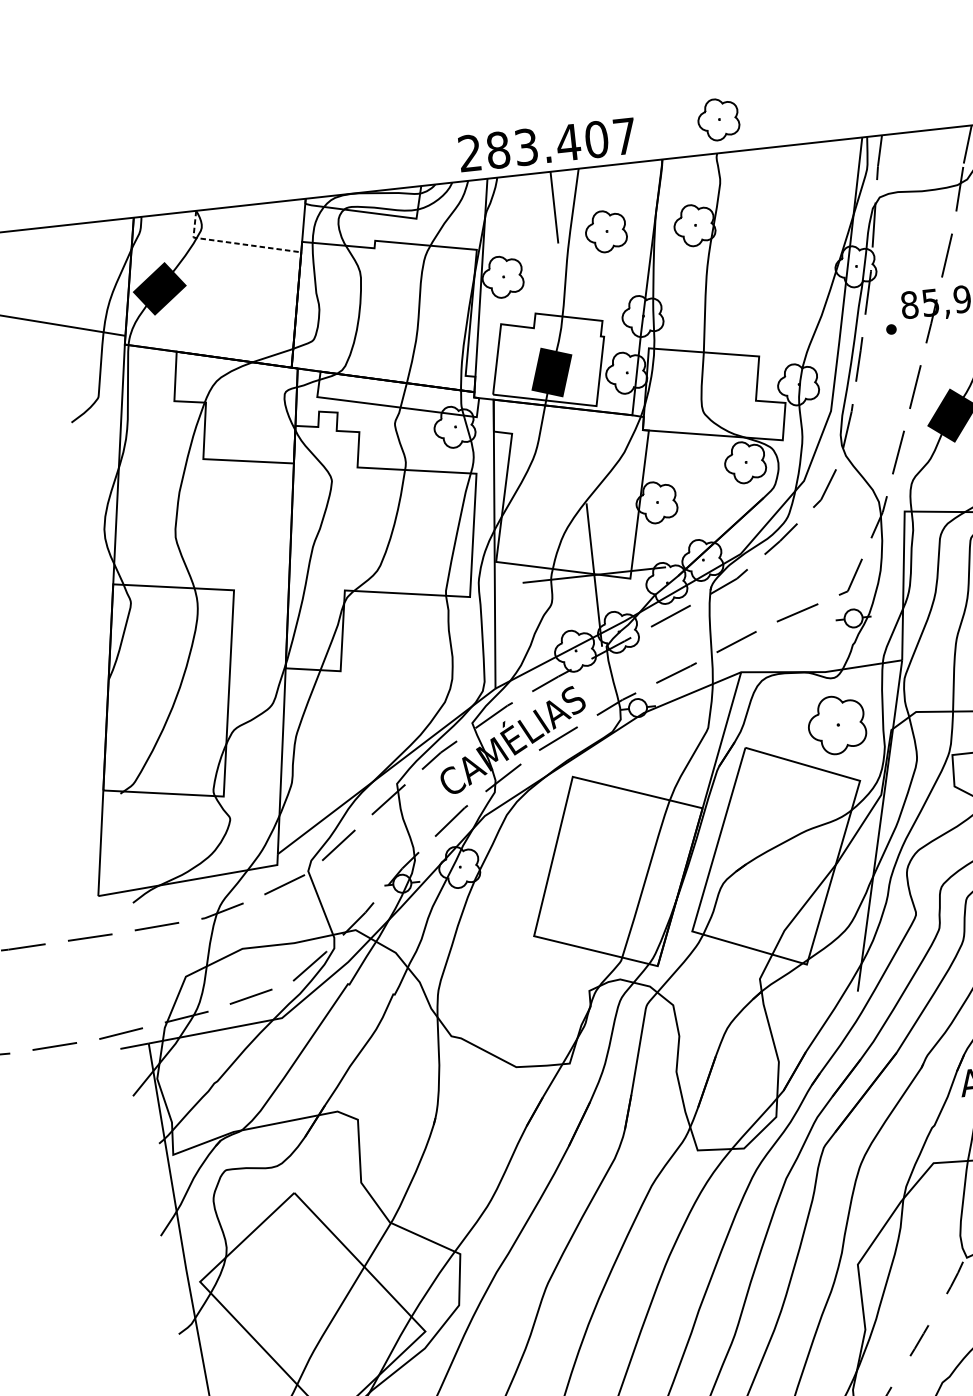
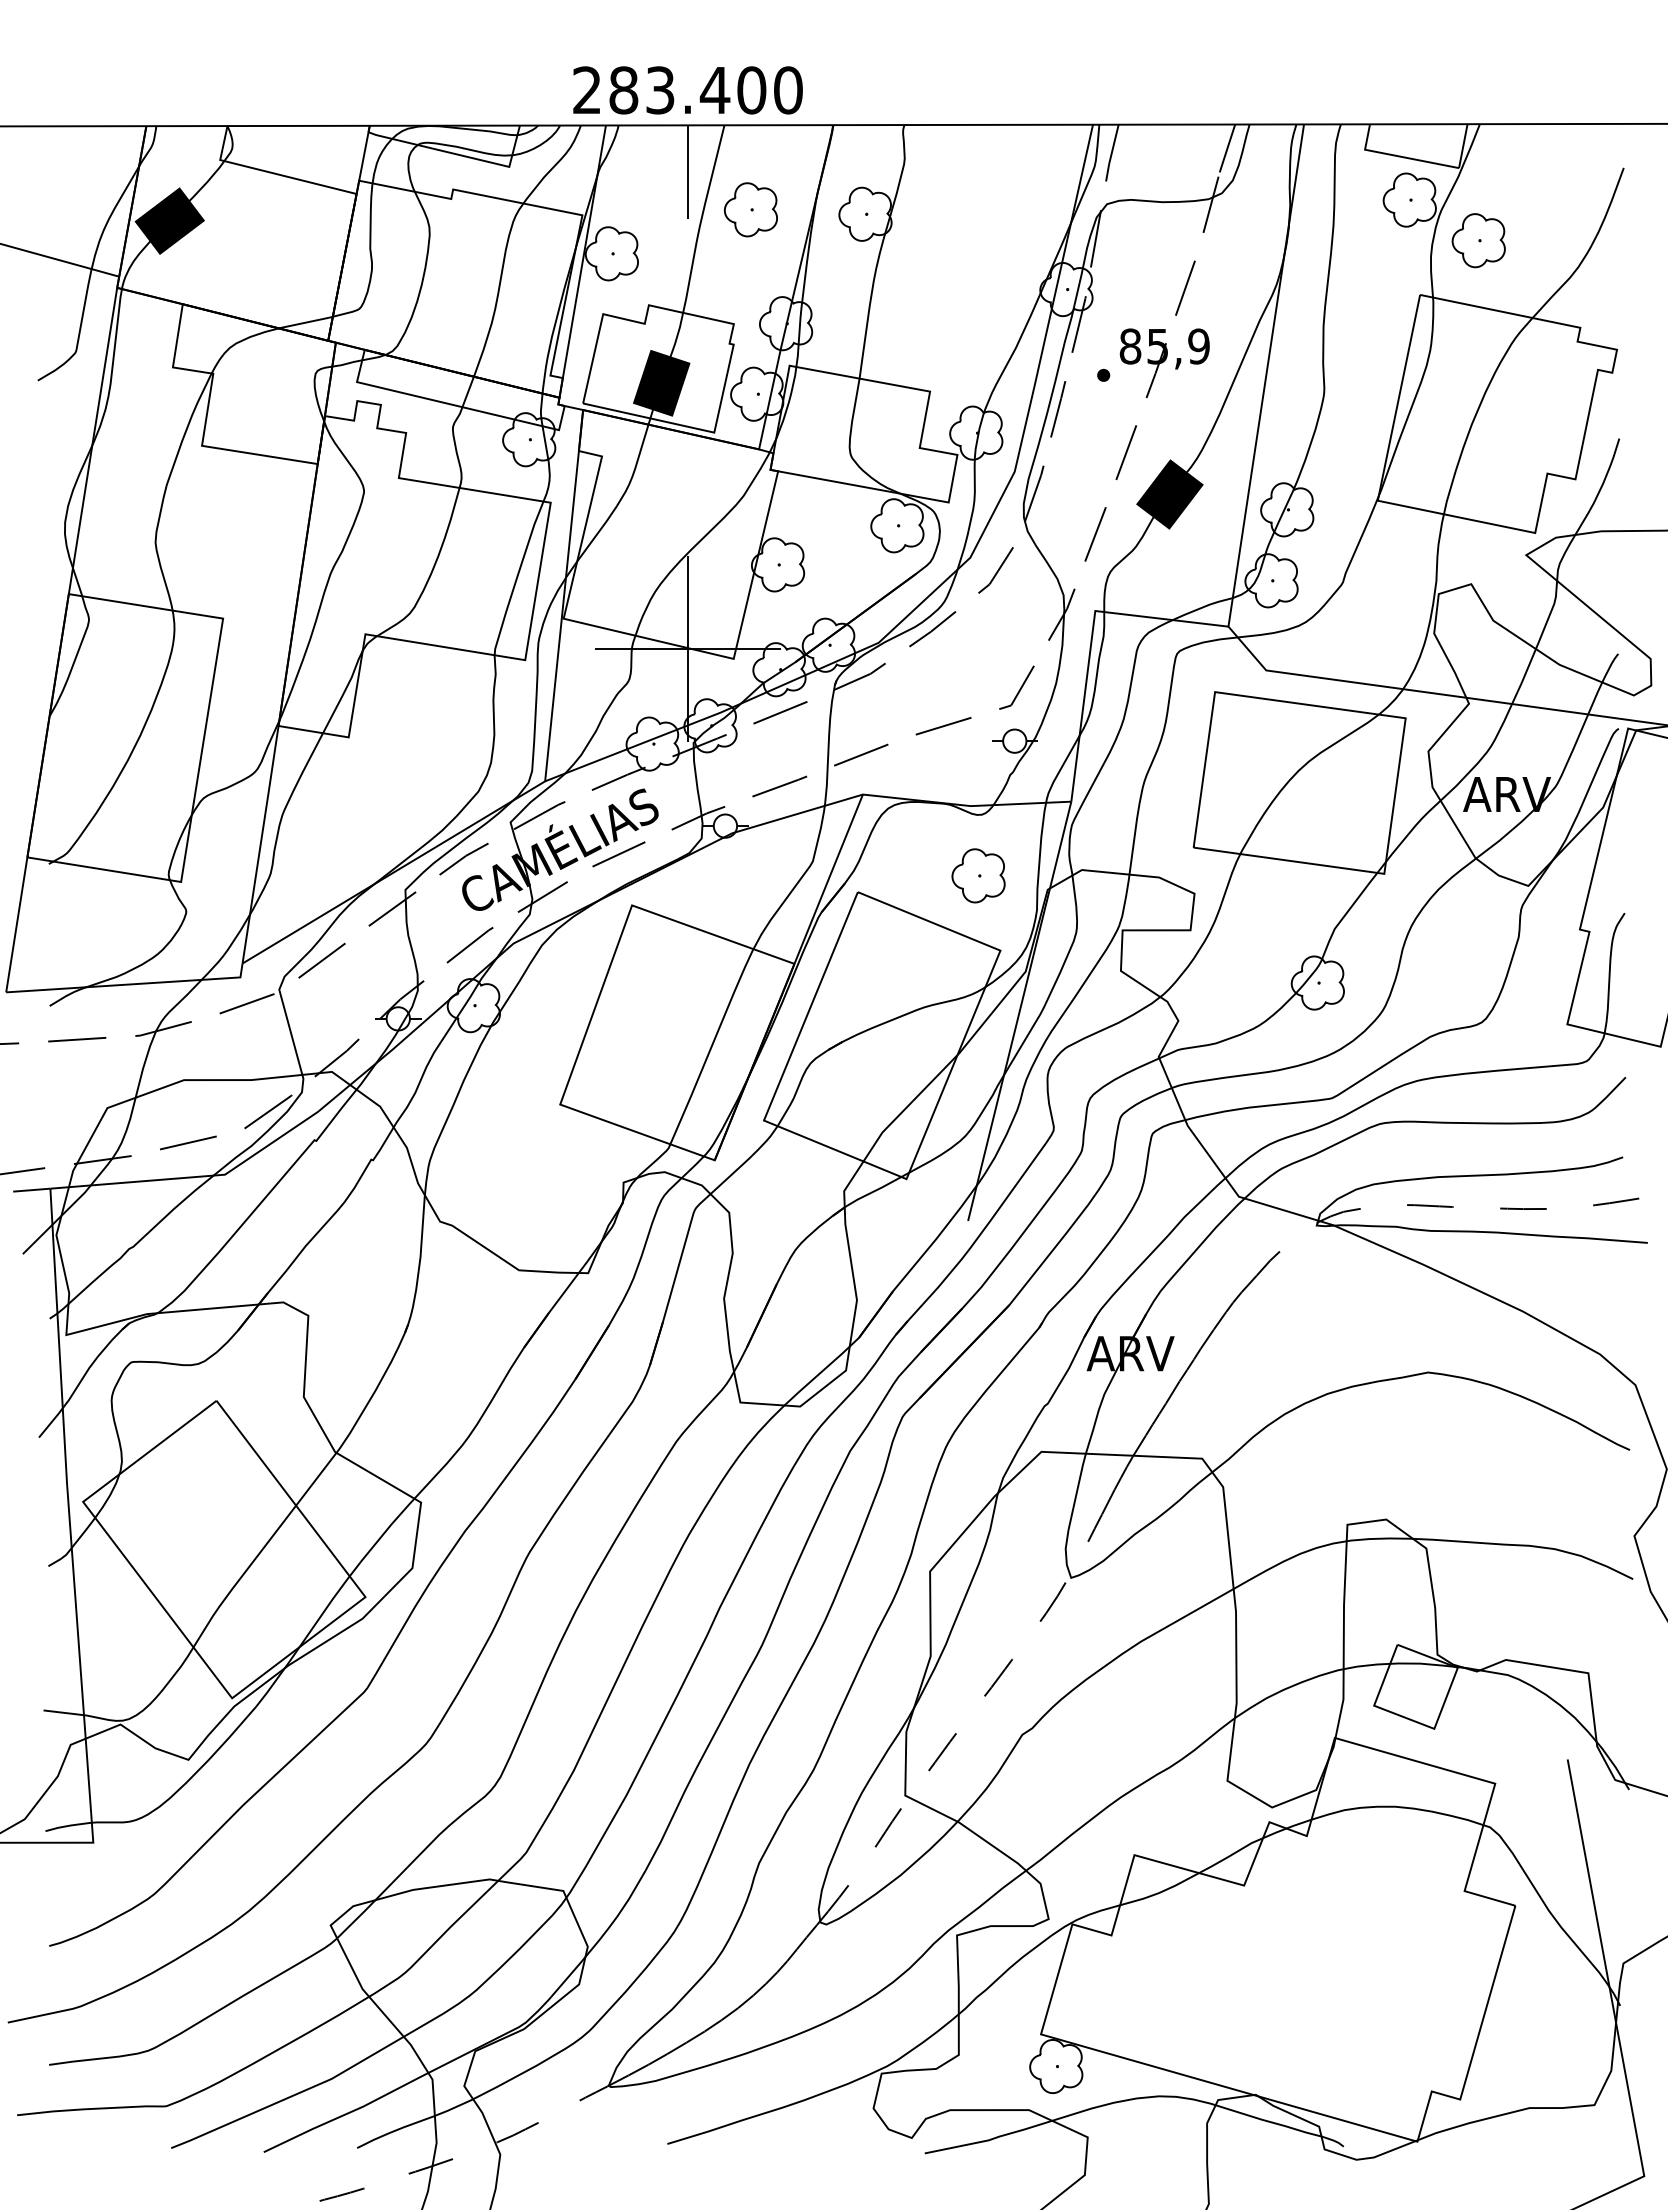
part: (718, 119) -> (910, 81), removed
text: (625, 136) -> (788, 90), 283.407 -> 283.400
line: (233, 242) -> (271, 172), dashed -> solid
part: (836, 724) -> (978, 875), size x0.71

